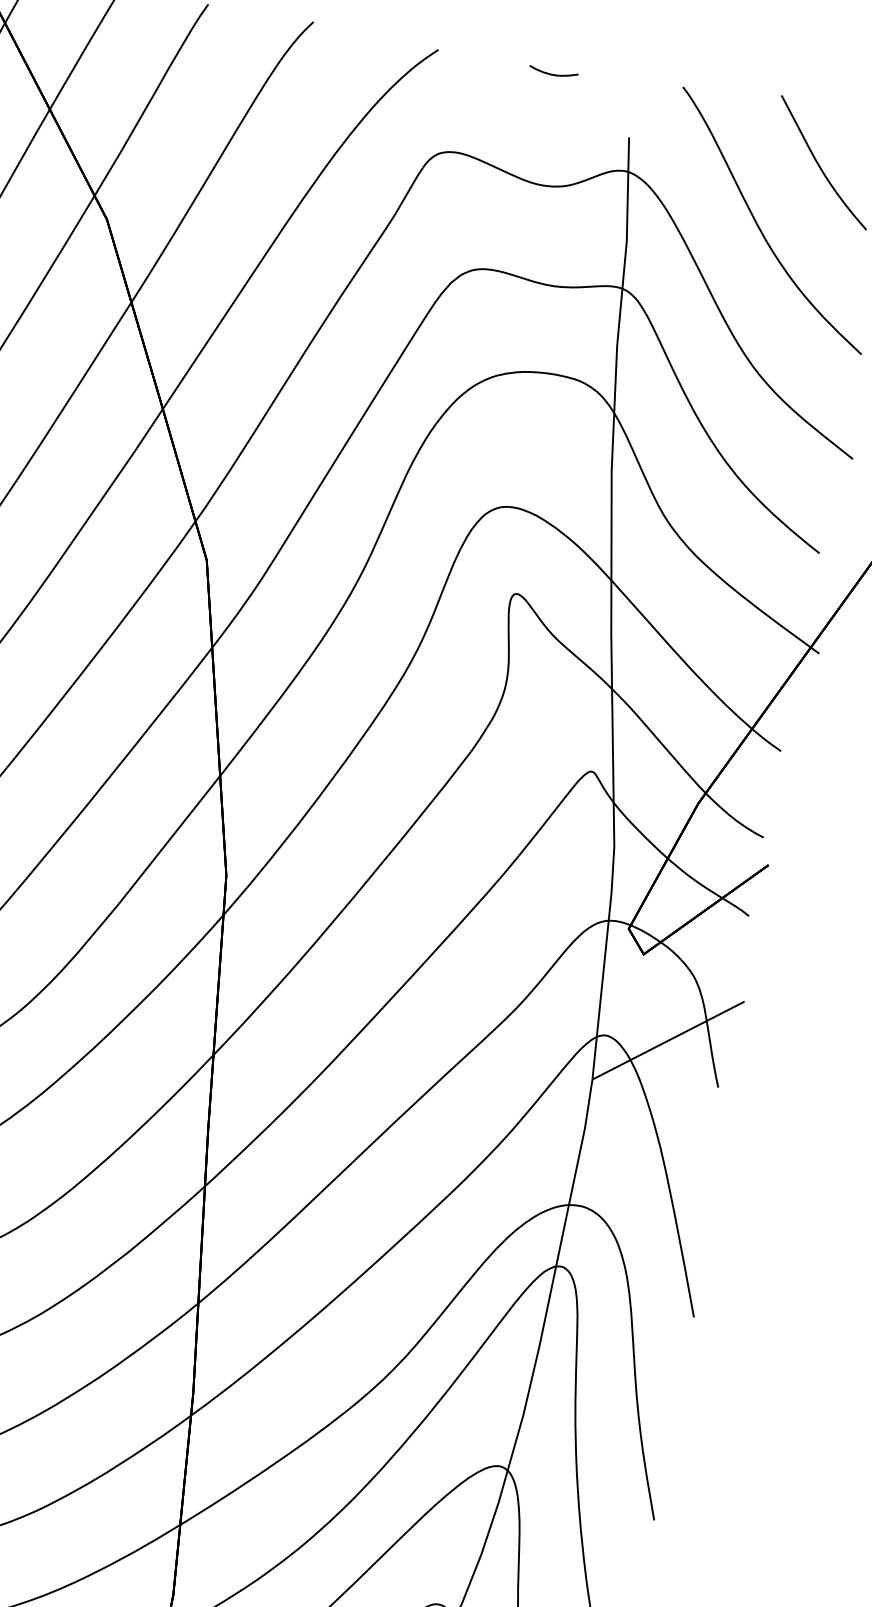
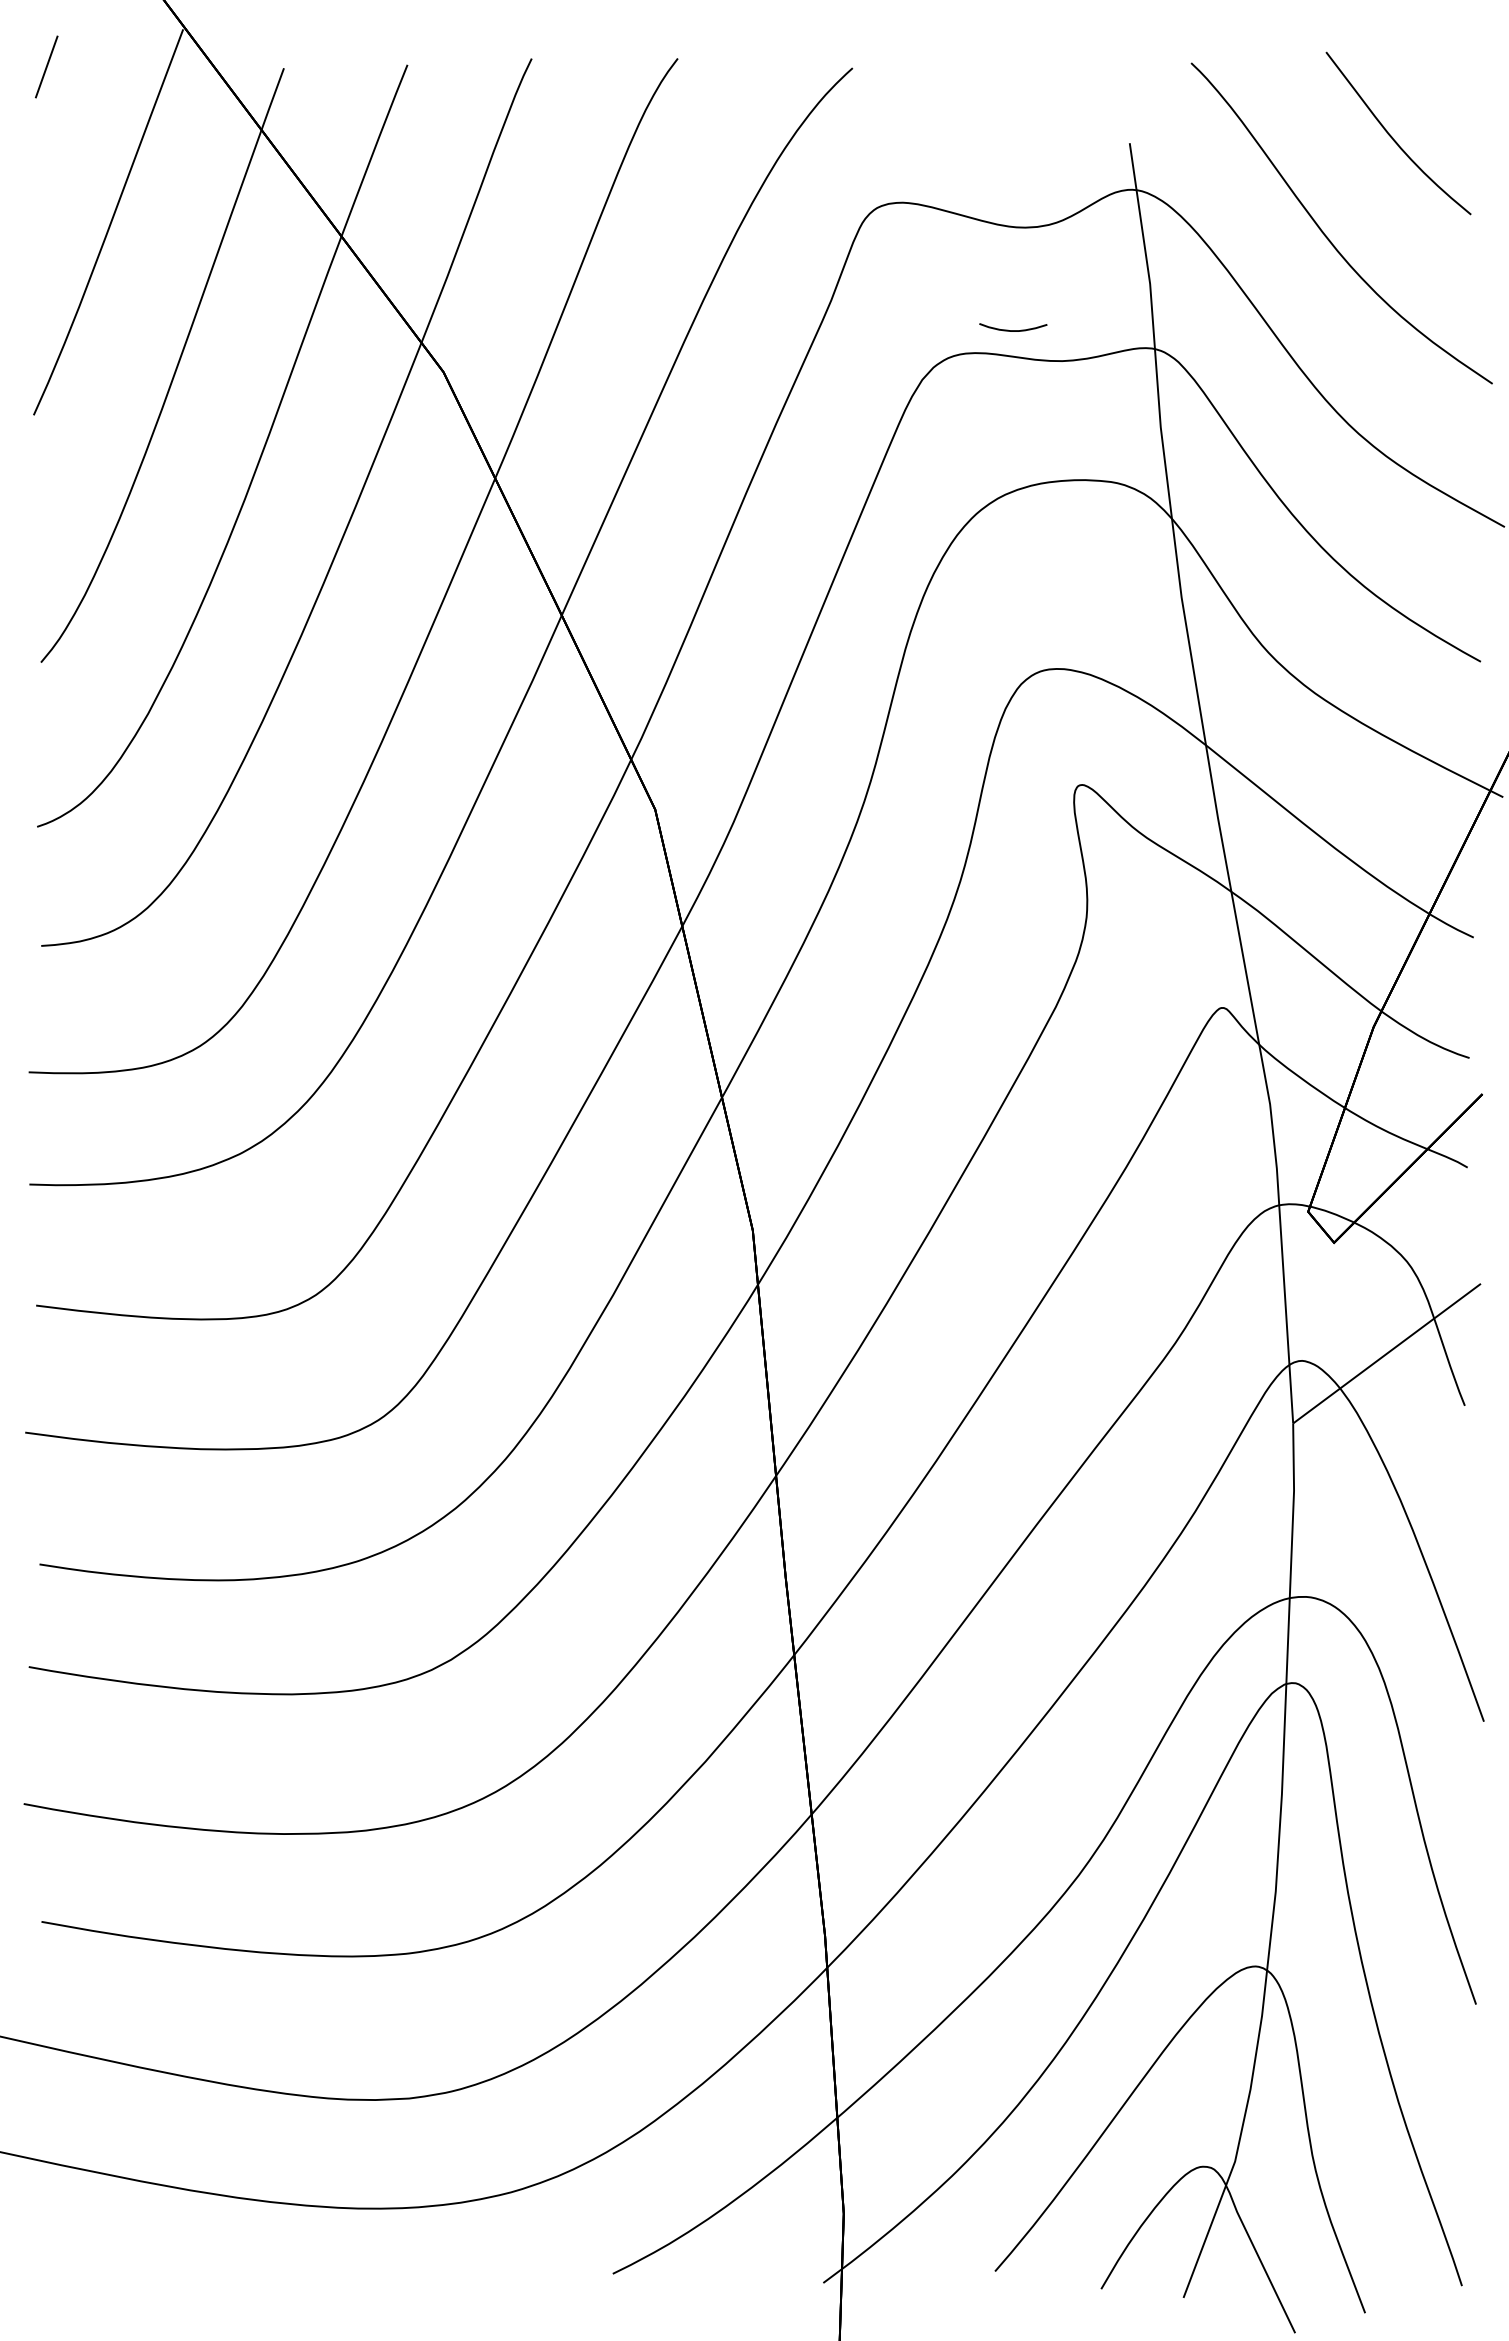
curve: (553, 74) -> (1013, 330), moved

